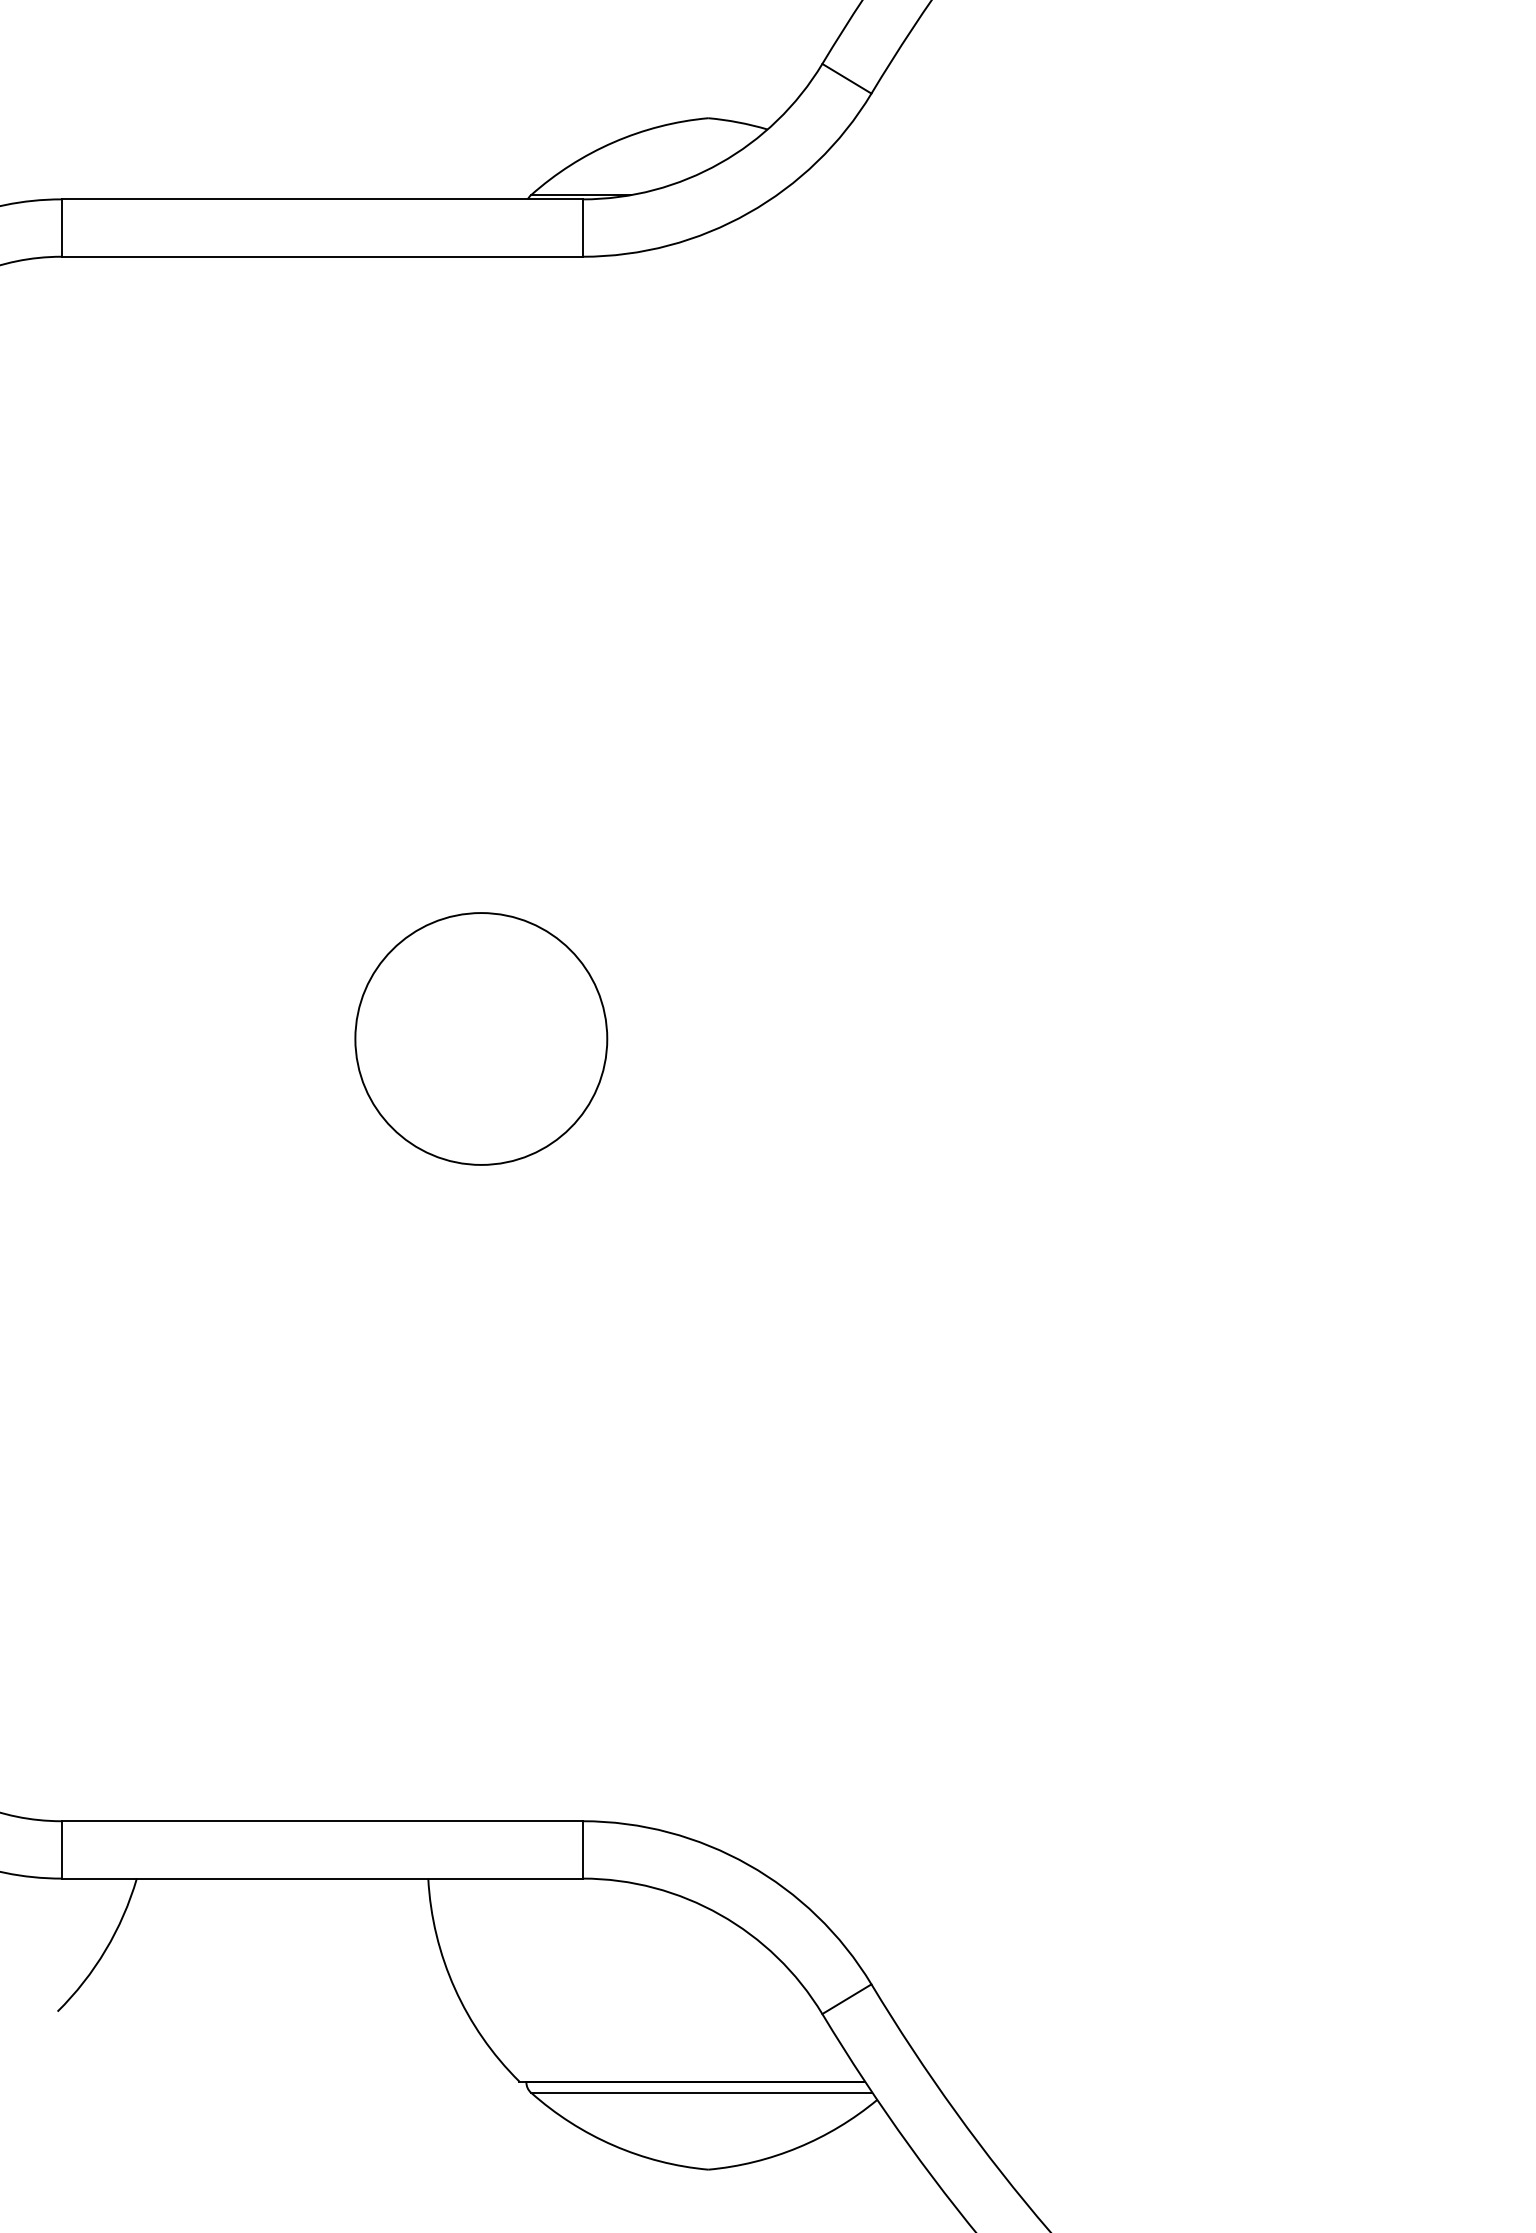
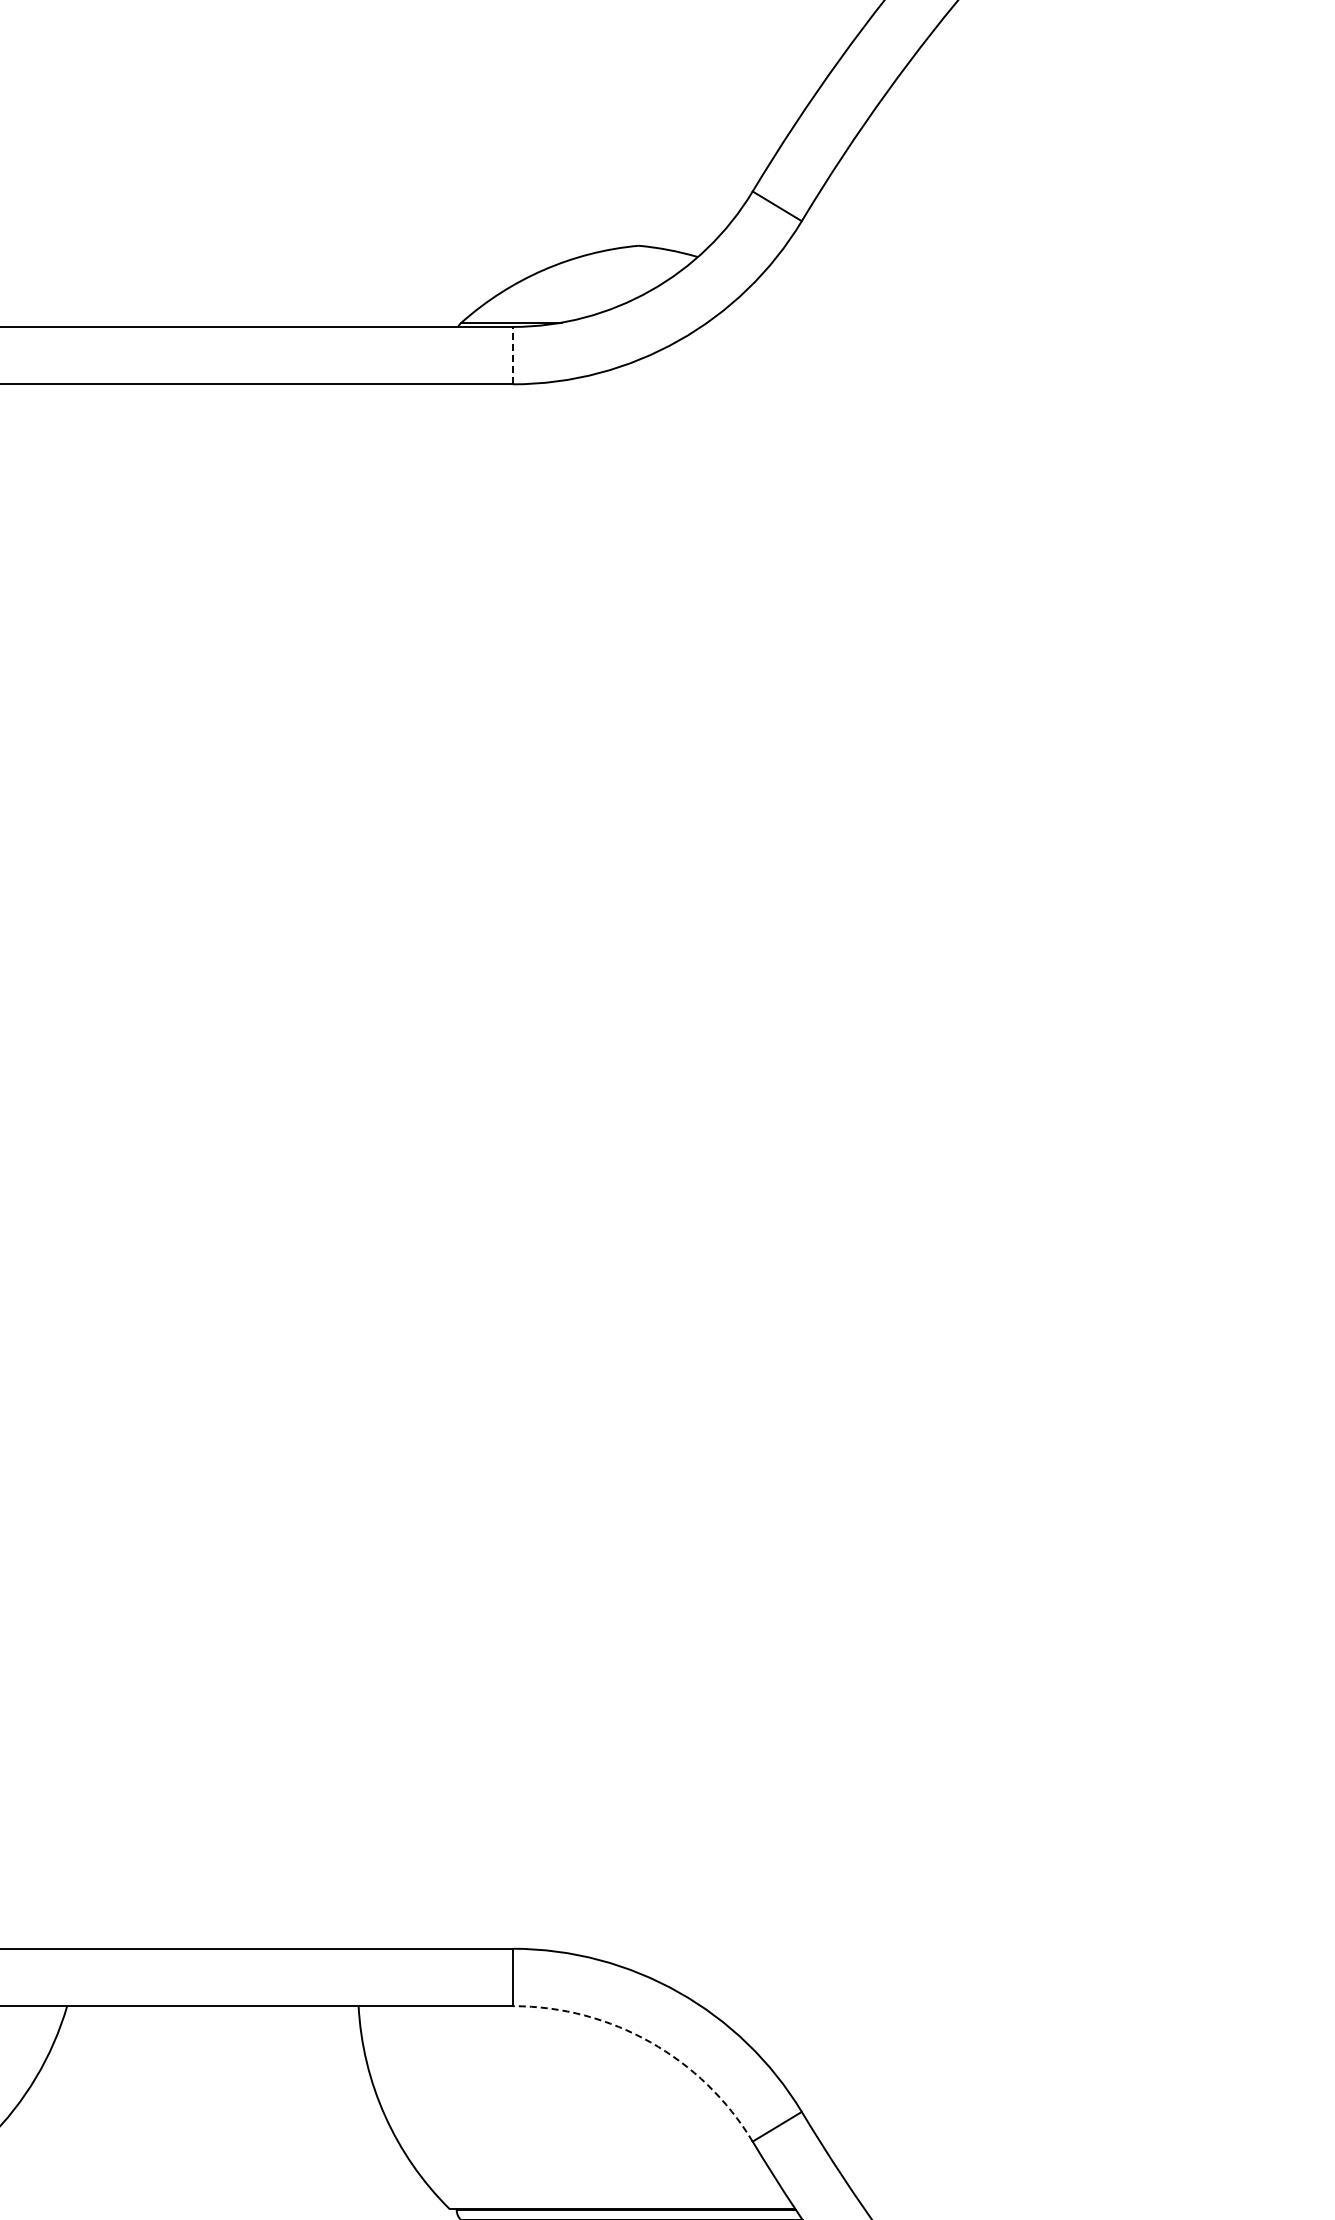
line: (582, 228) -> (512, 356), solid -> dashed
circle: (481, 1038) -> (411, 1166), removed
arc: (720, 1914) -> (650, 2042), solid -> dashed

